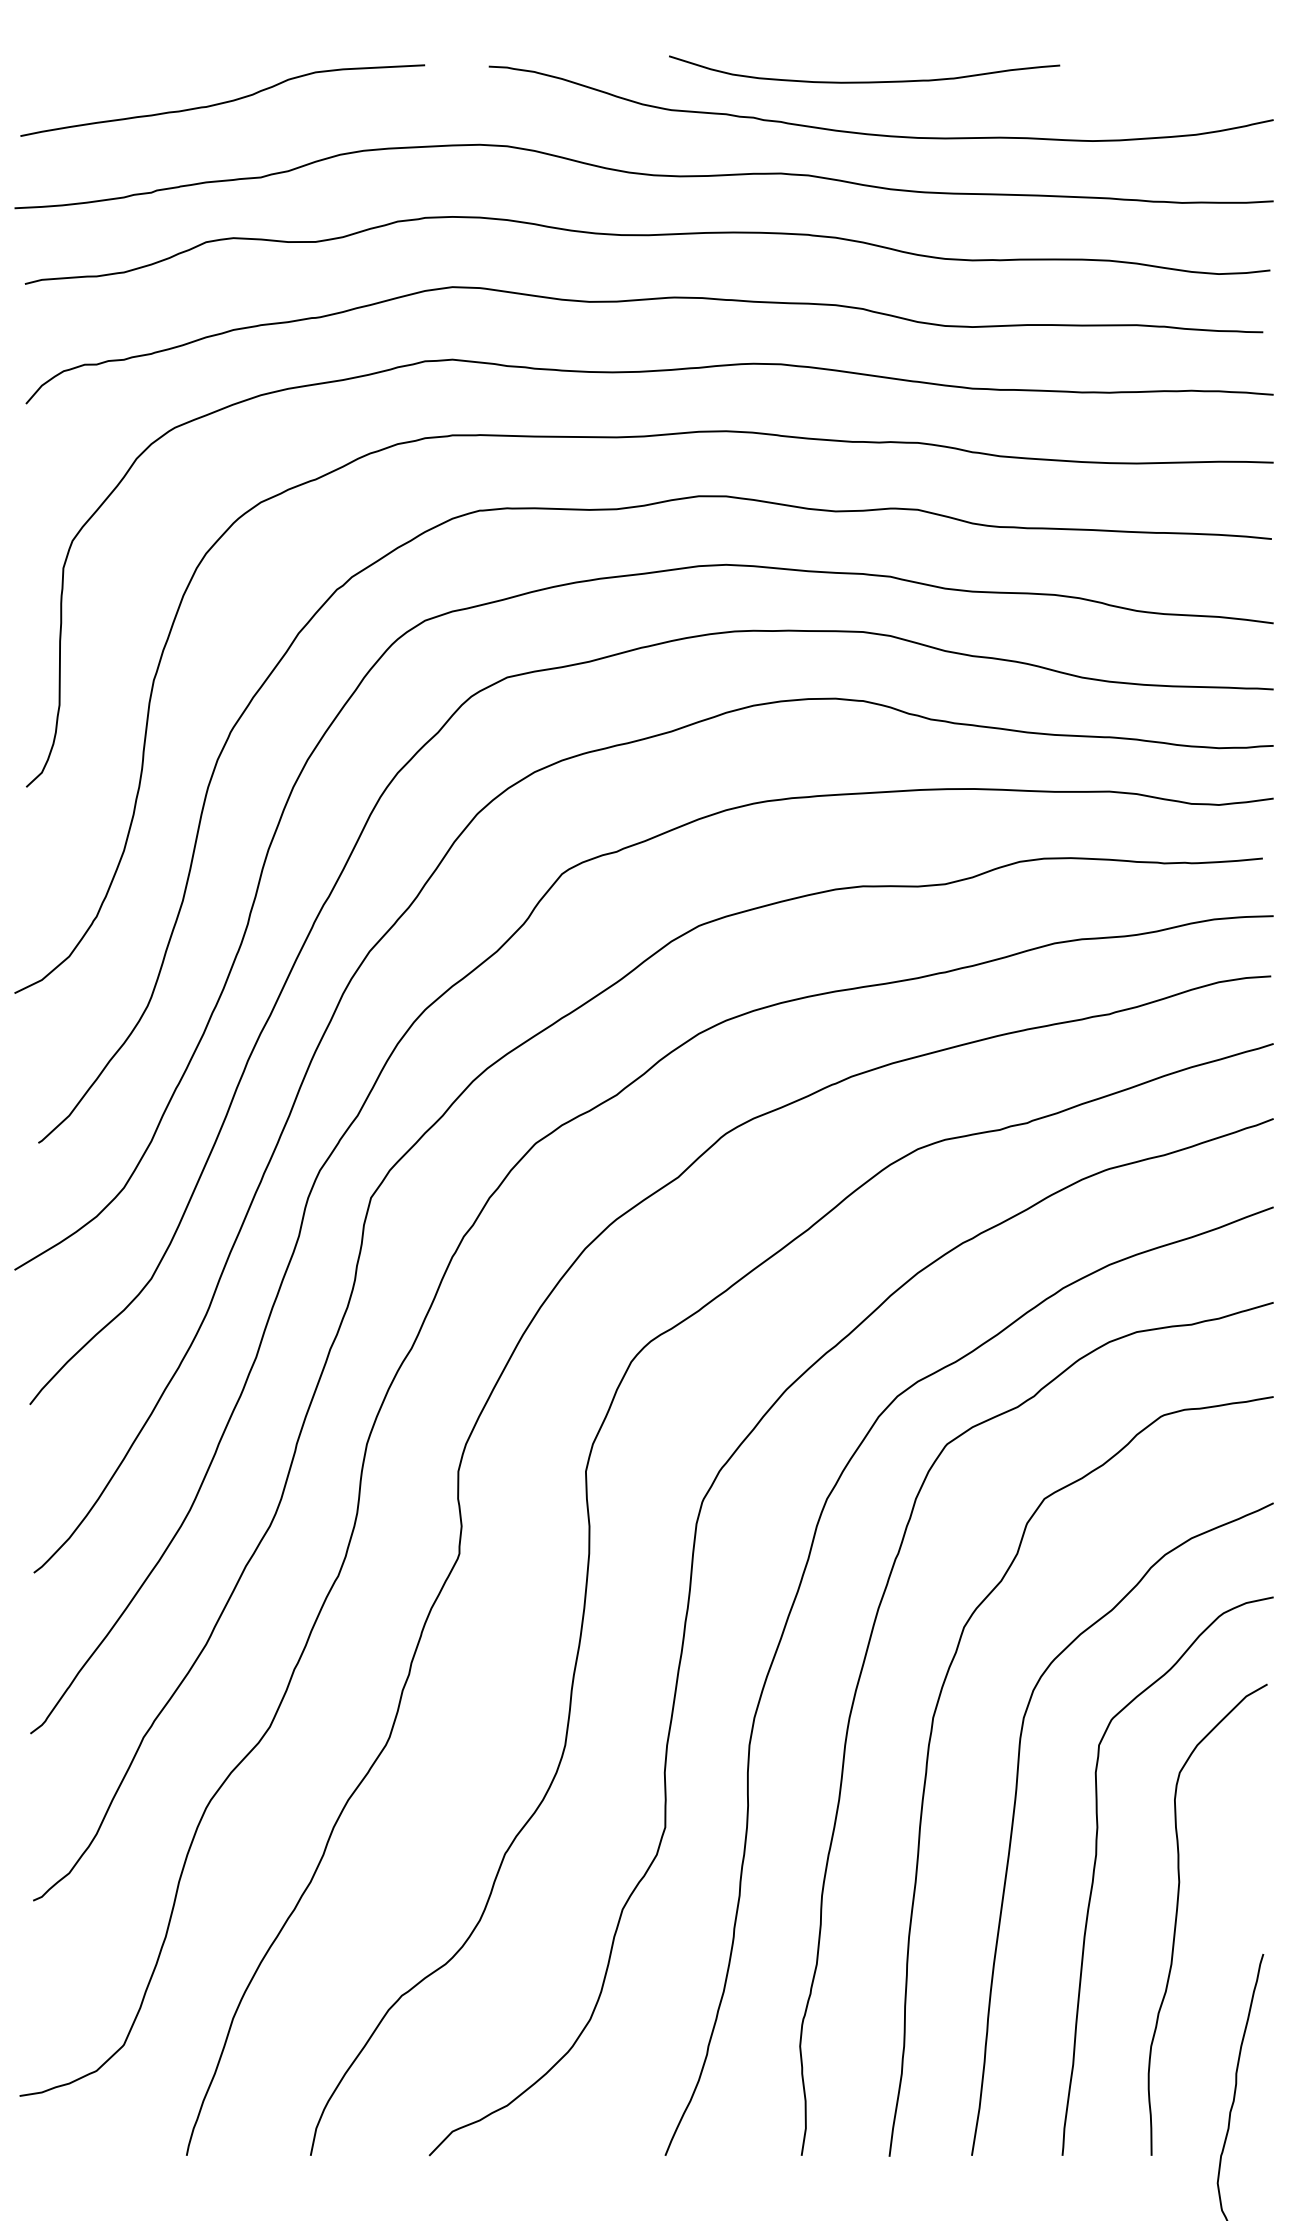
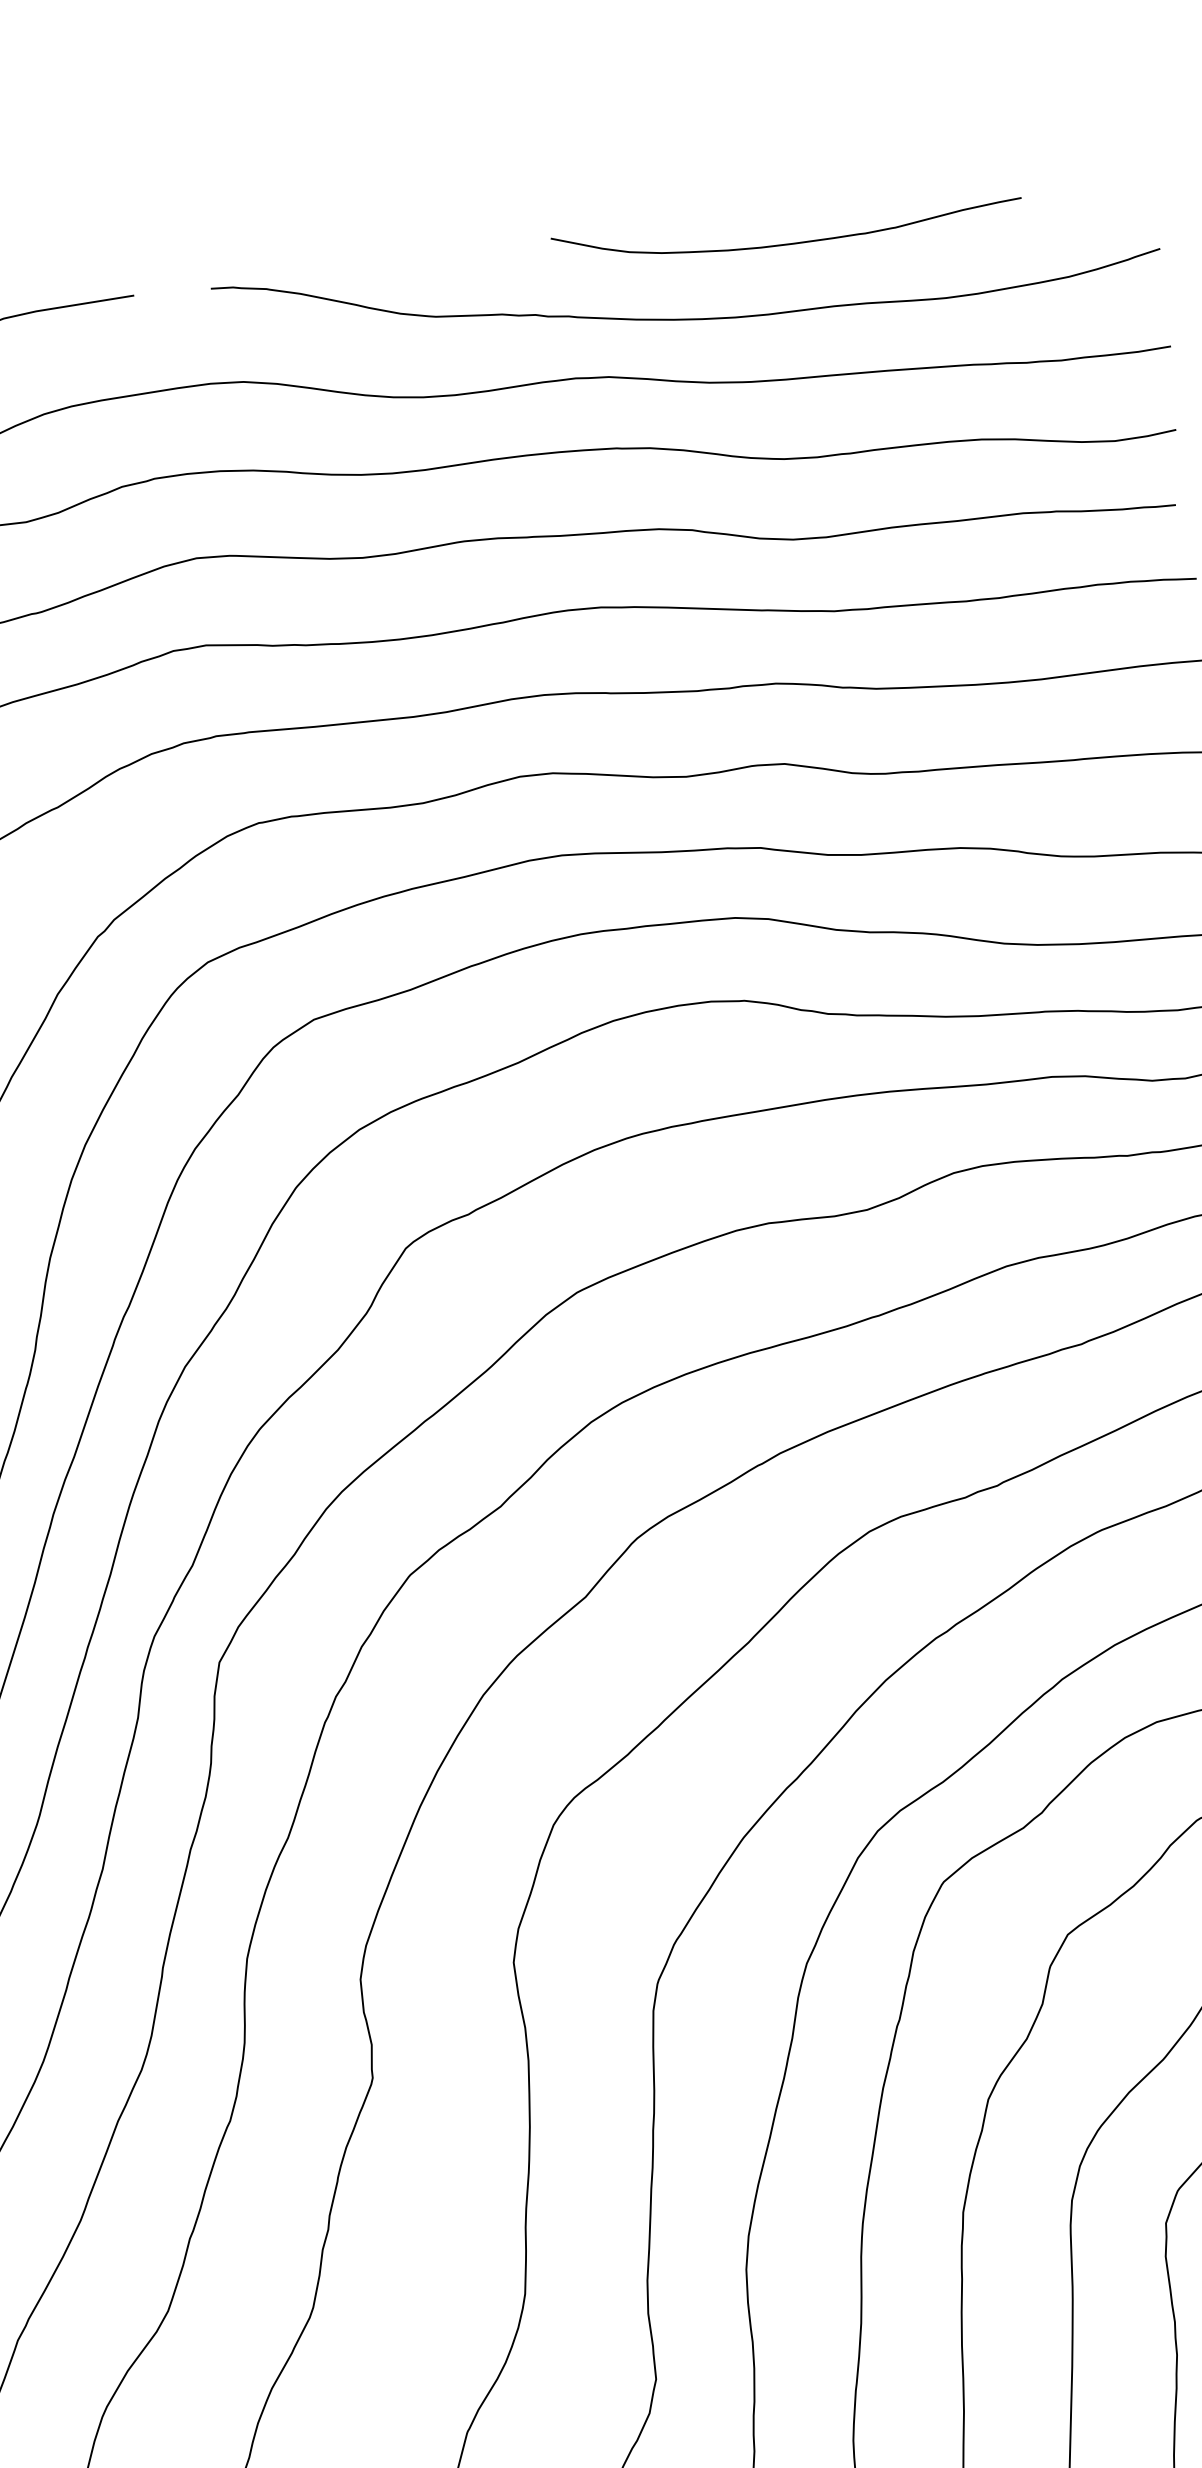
curve: (864, 81) -> (788, 243), moved

